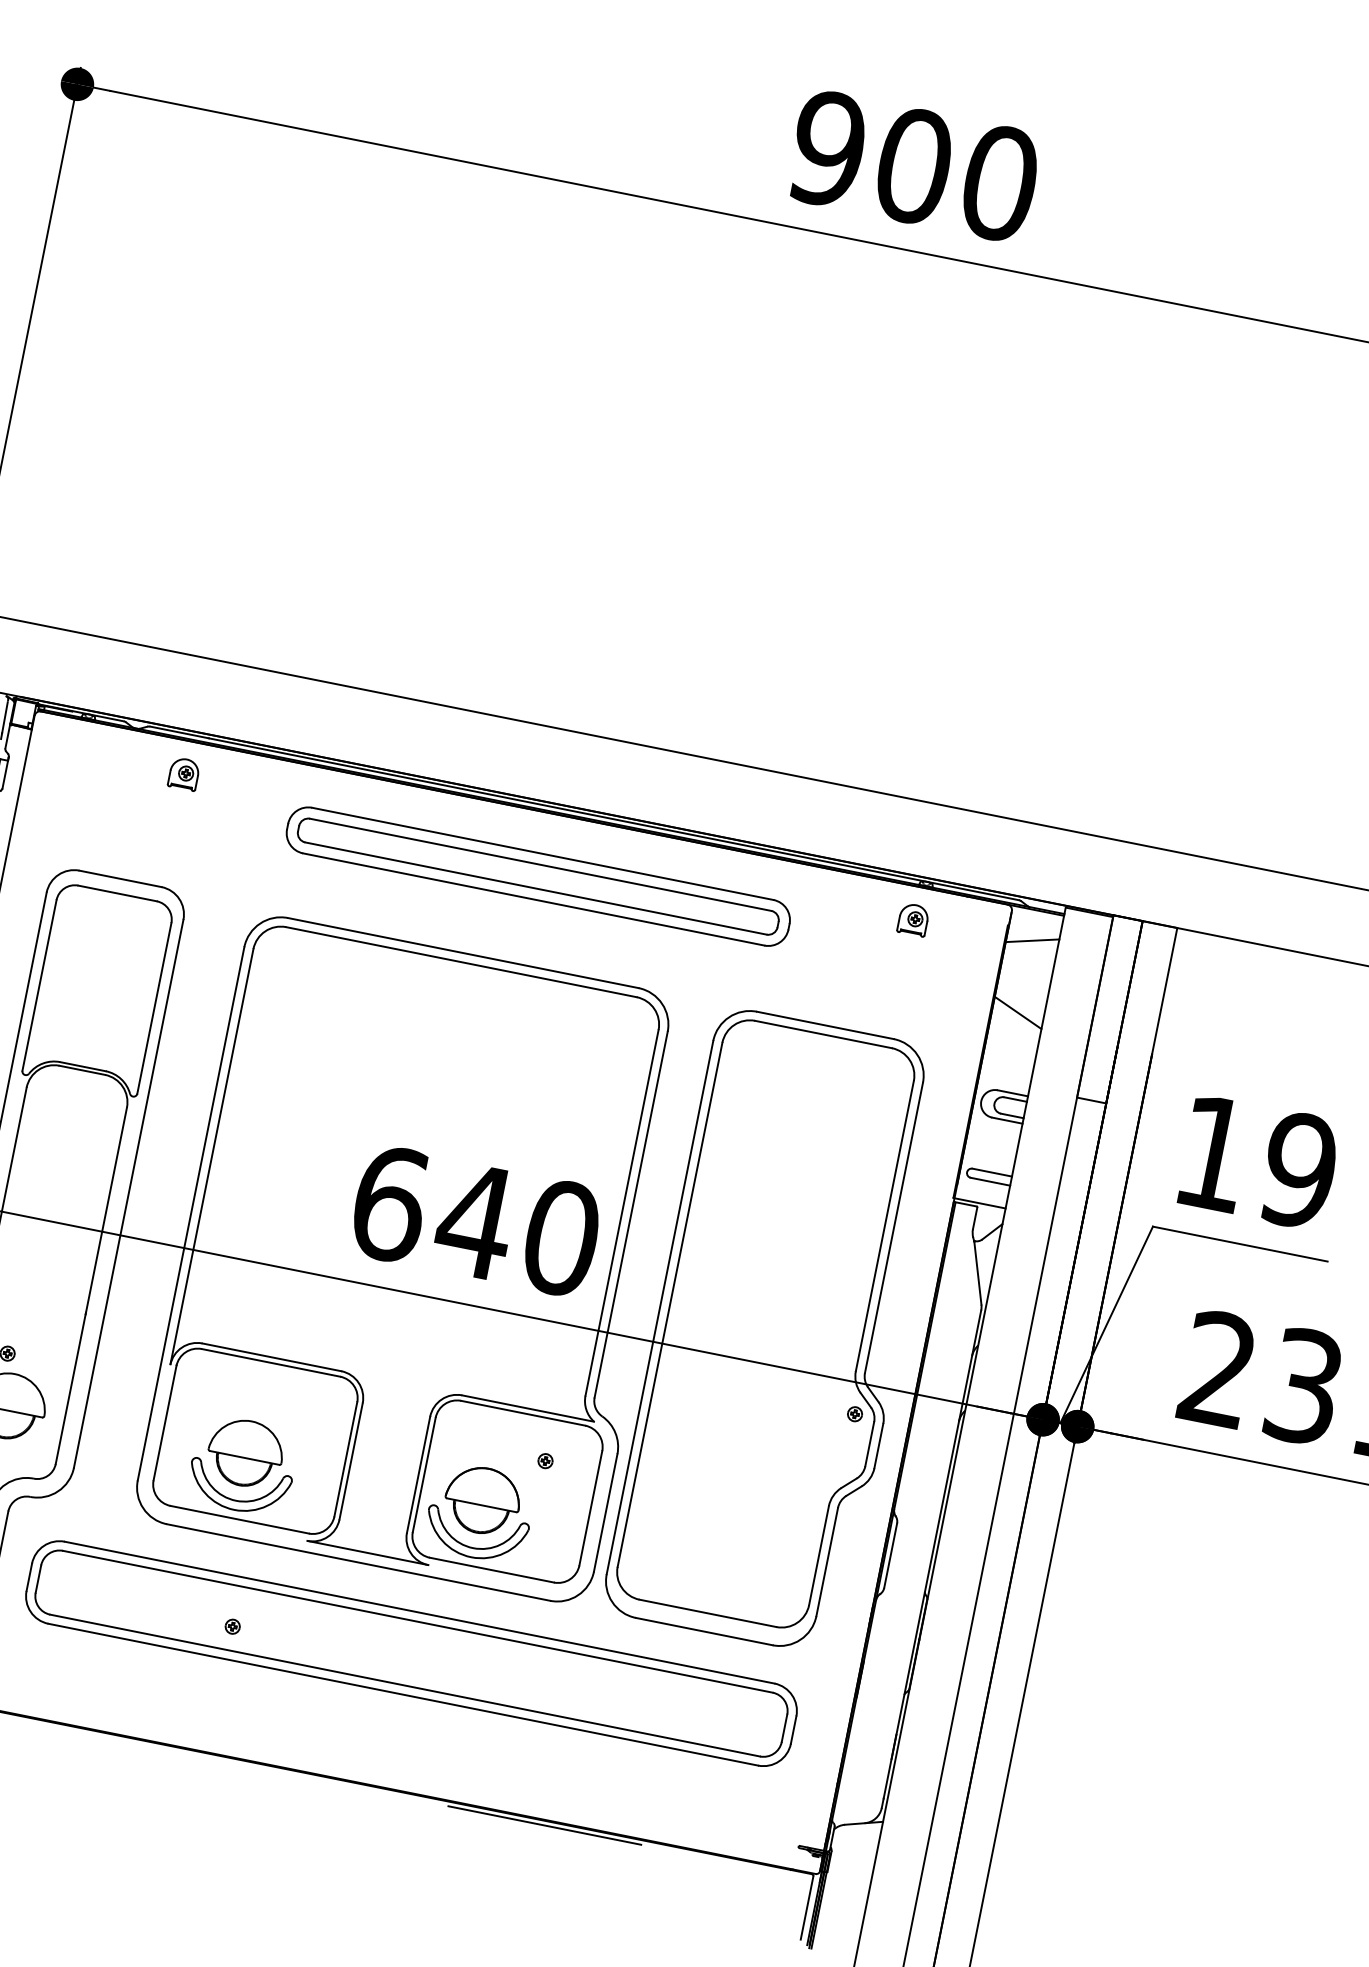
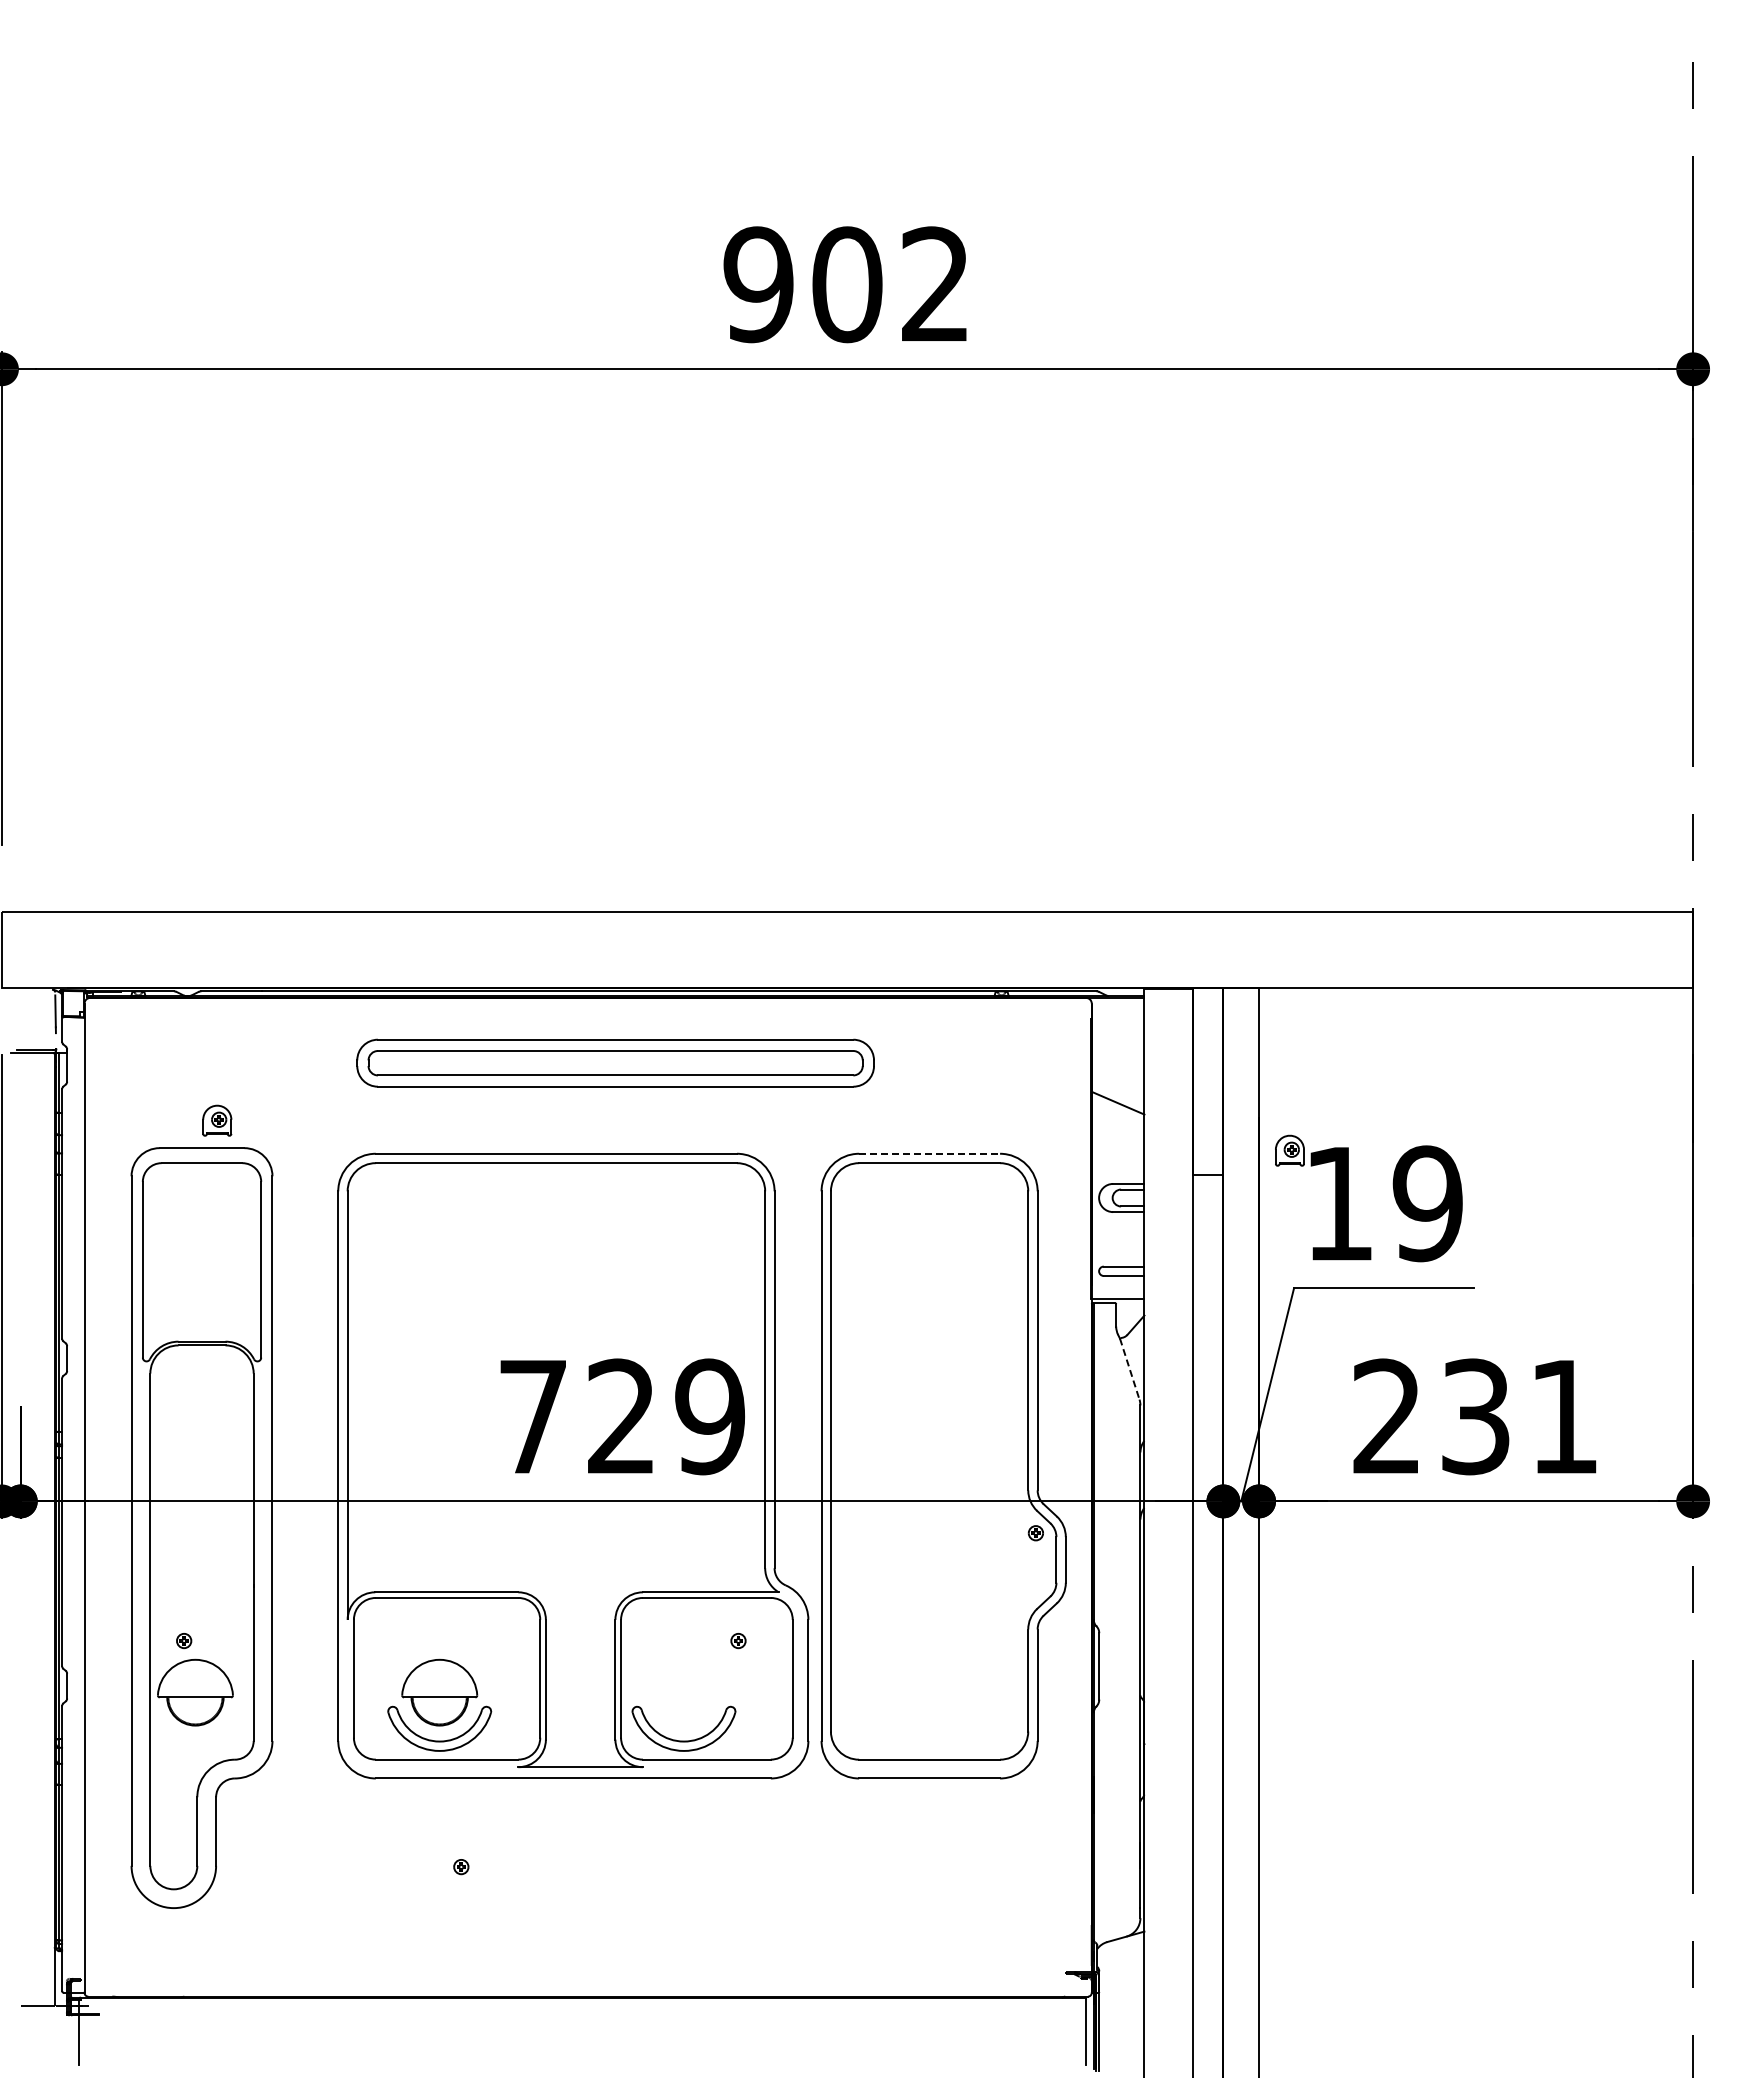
text: (1000, 183) -> (936, 284), 900 -> 902
part: (184, 773) -> (217, 1120), moved
part: (913, 919) -> (1289, 1150), moved
line: (1032, 940) -> (1117, 1028), removed
line: (826, 1025) -> (930, 1153), solid -> dashed
text: (476, 1220) -> (622, 1416), 640 -> 729
line: (977, 1273) -> (1129, 1369), solid -> dashed
part: (482, 1500) -> (683, 1692), removed
part: (411, 1653) -> (643, 1858), removed
line: (544, 1825) -> (809, 2002), removed

